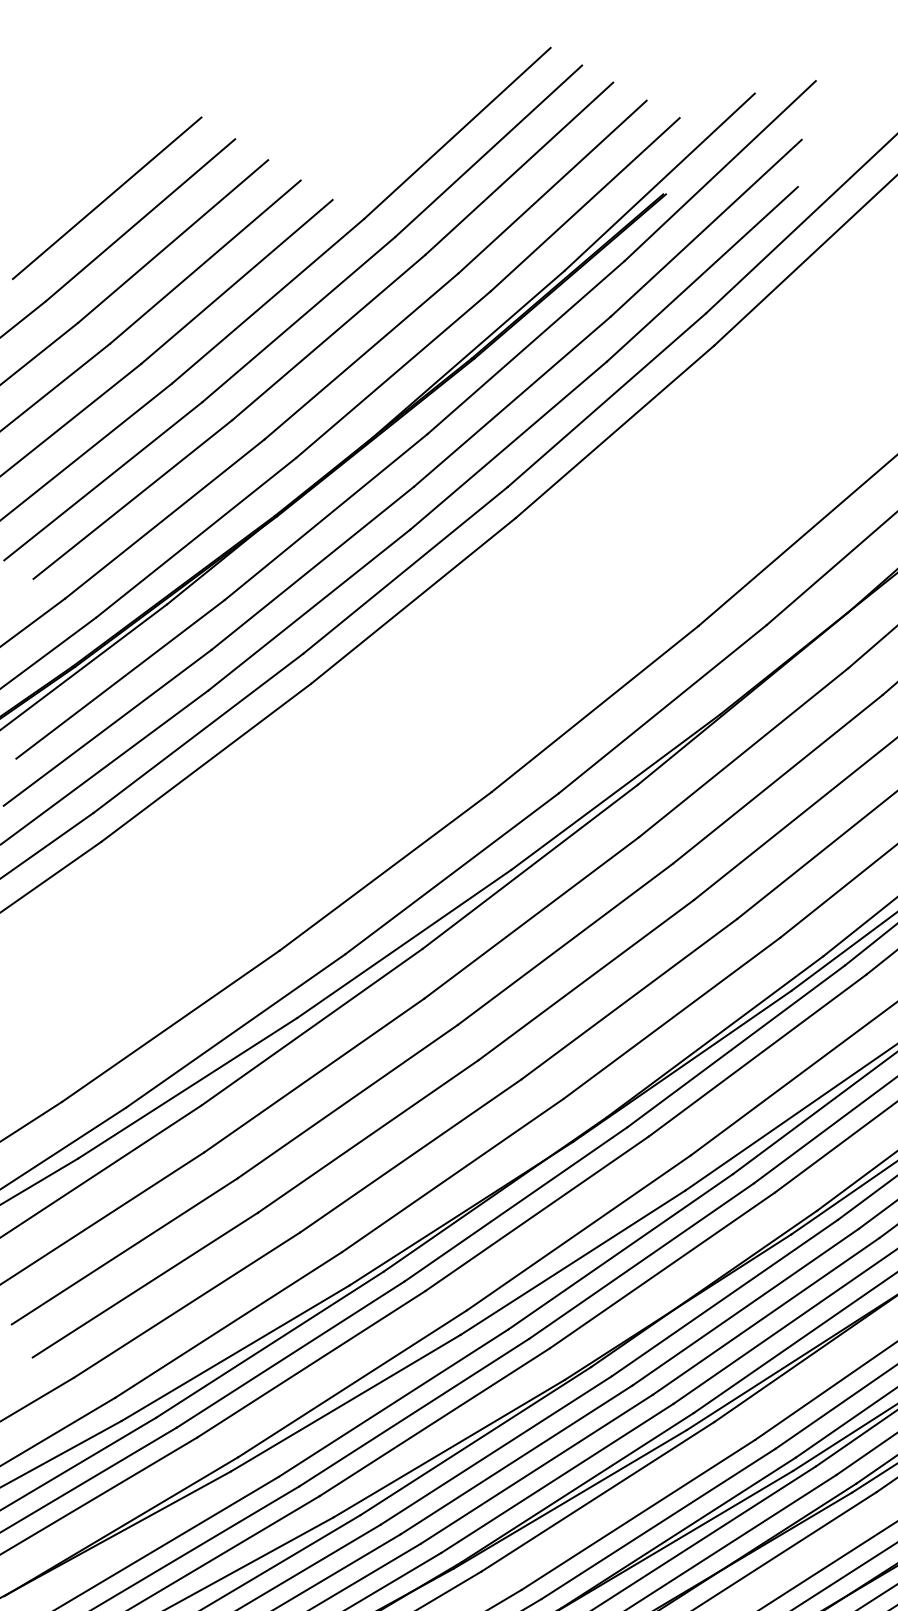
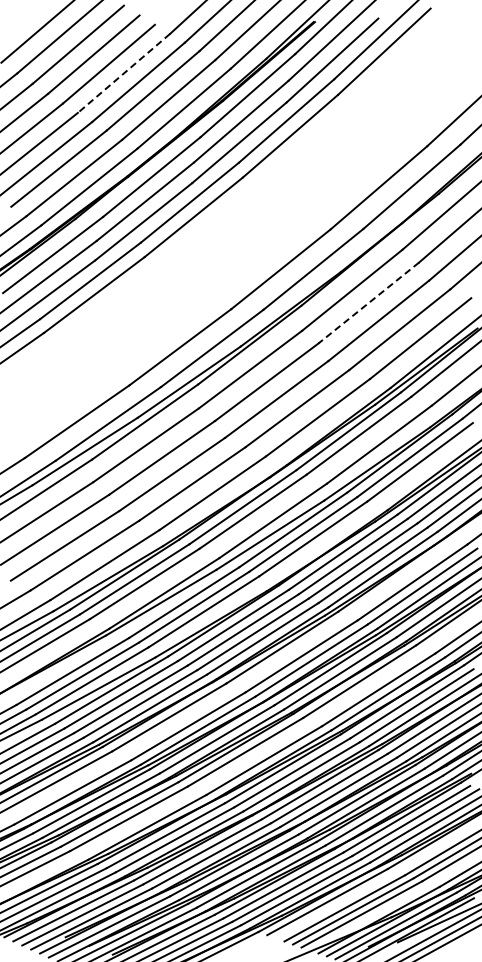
line: (267, 301) -> (123, 73), solid -> dashed
line: (777, 780) -> (368, 303), solid -> dashed

